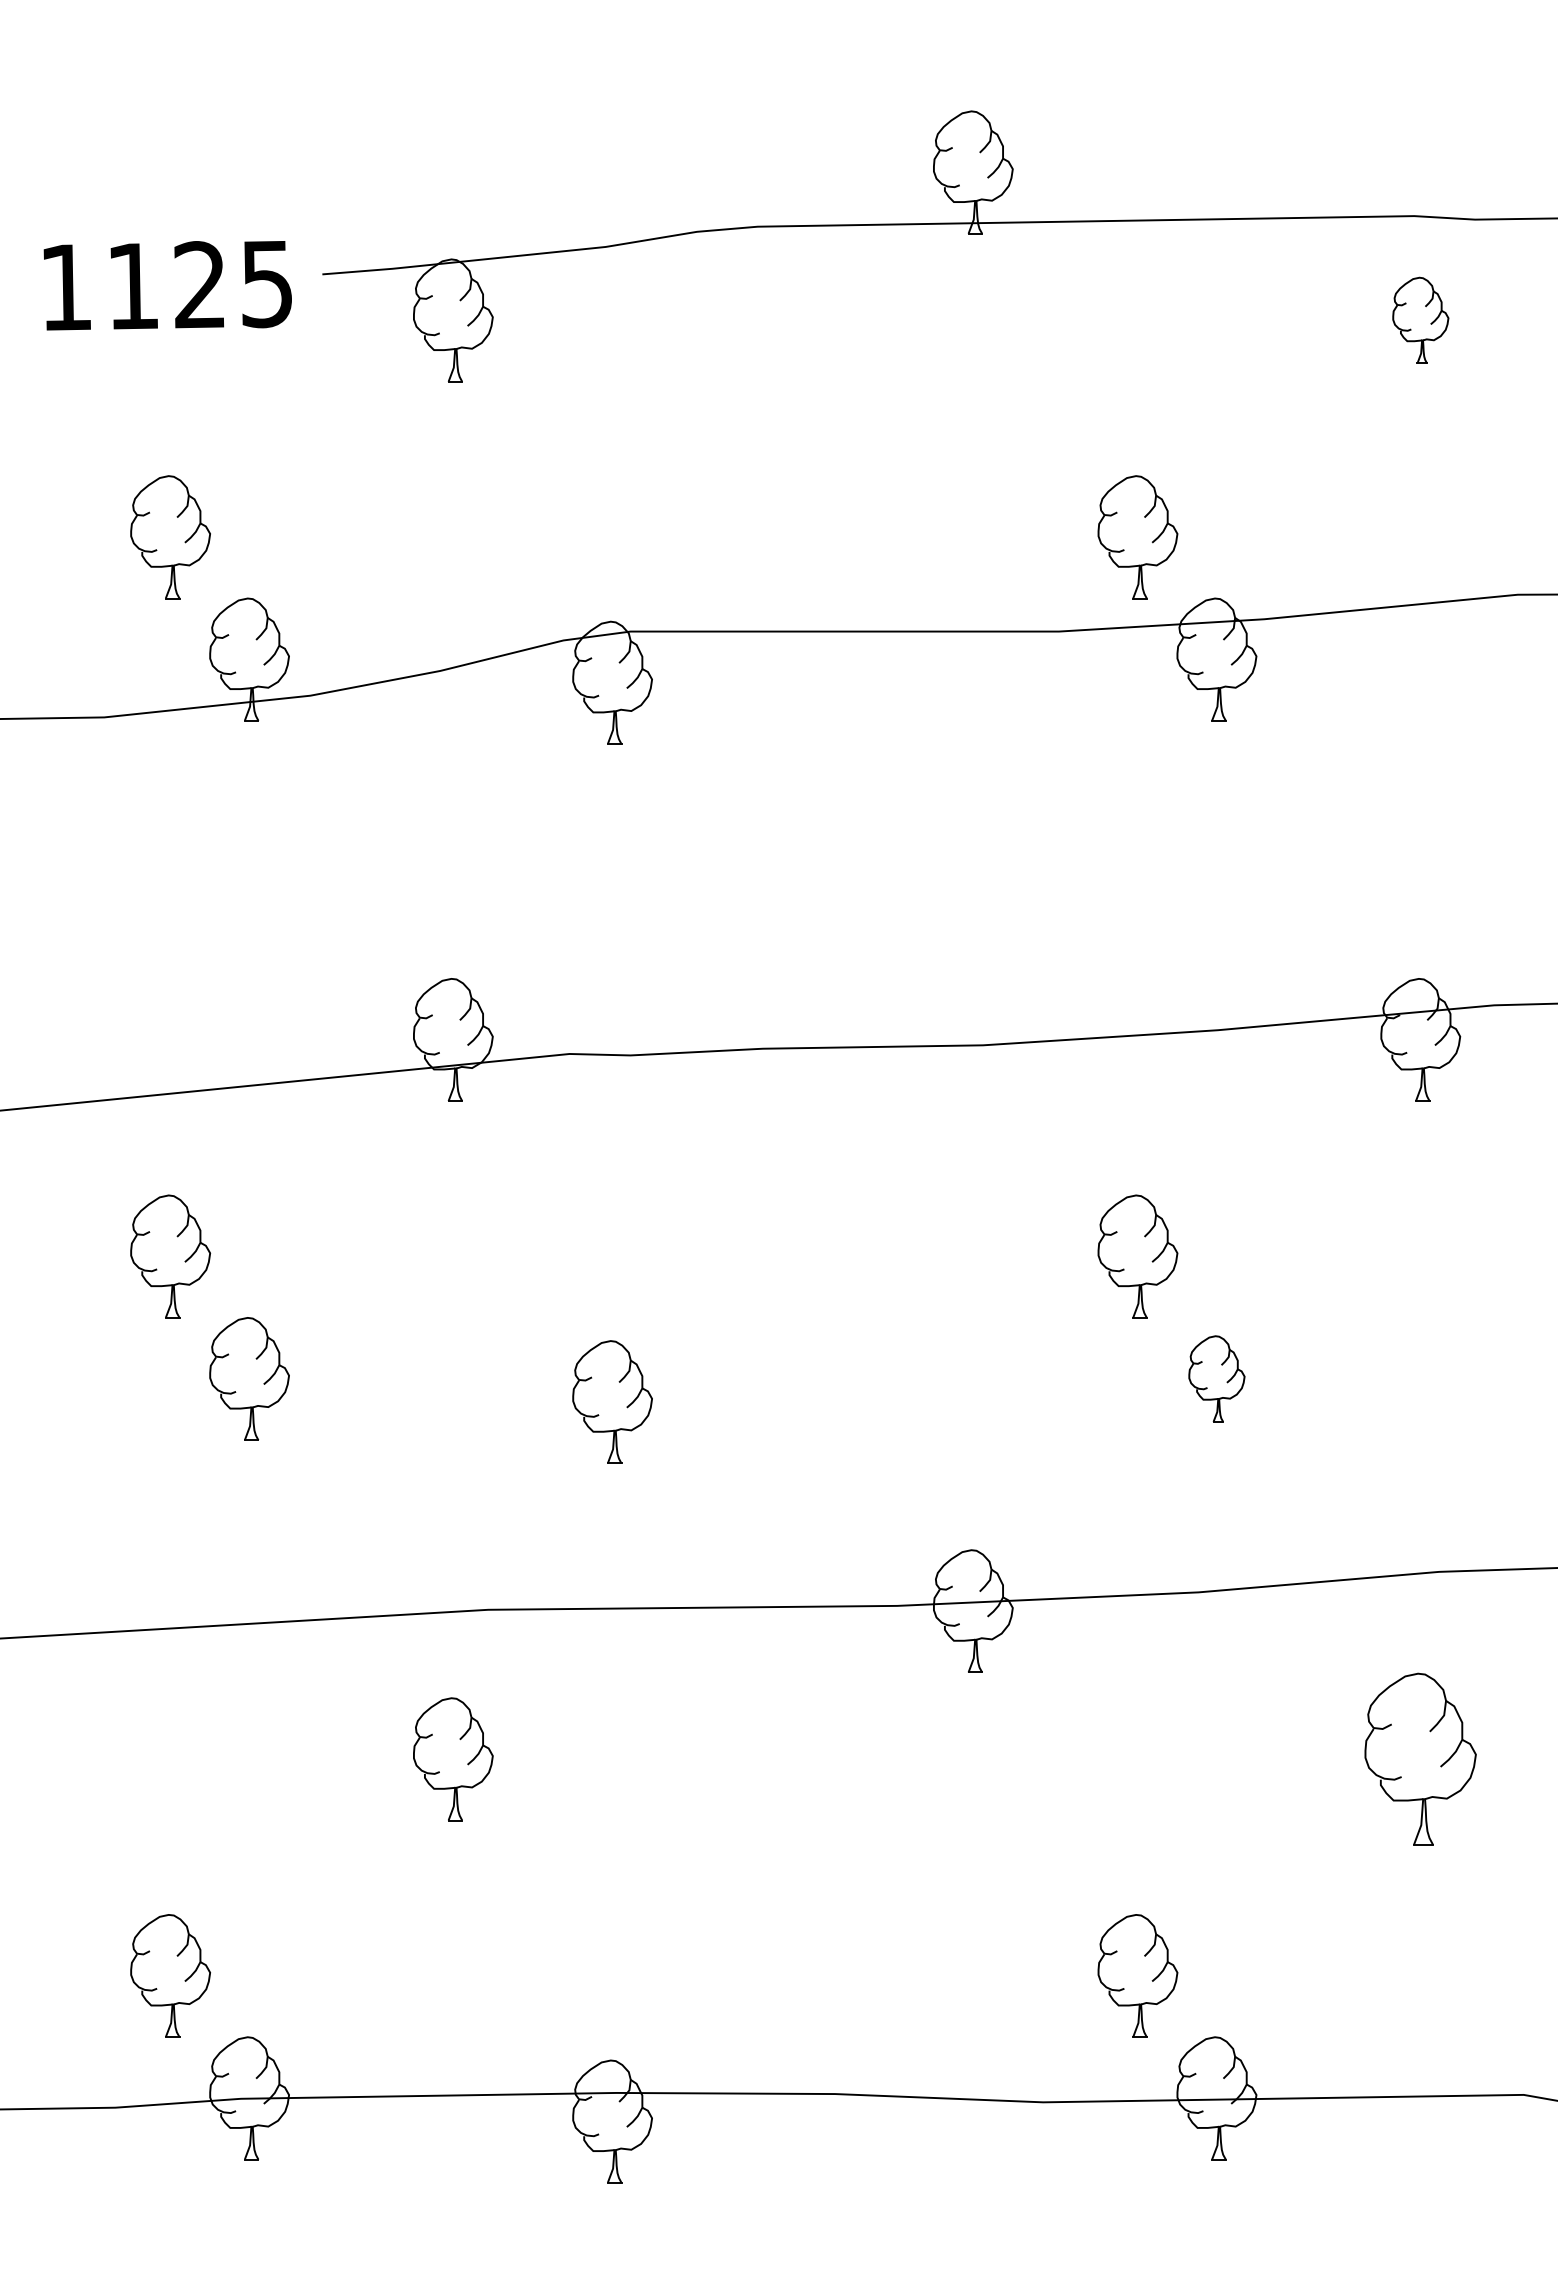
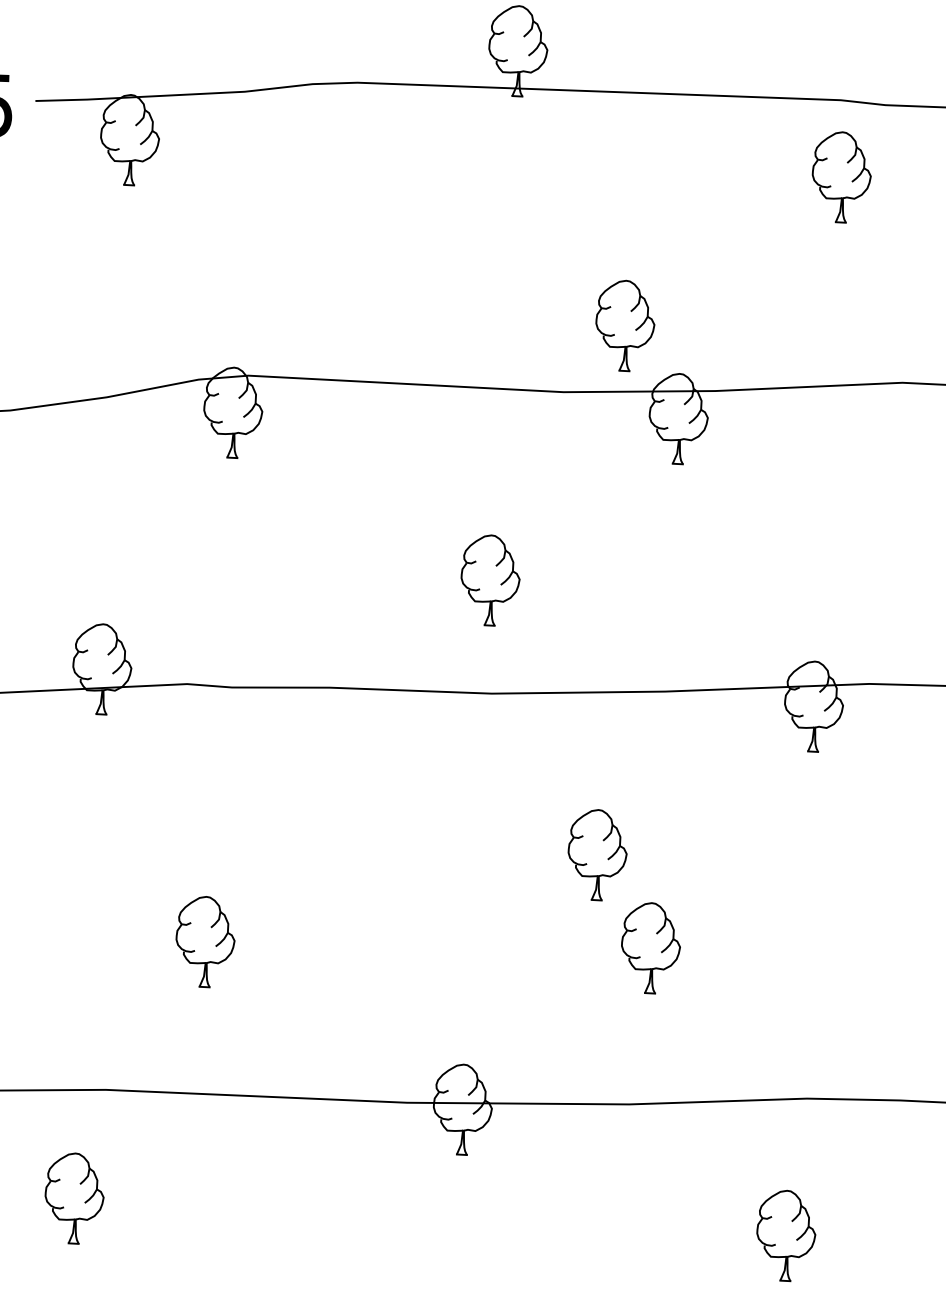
part: (1420, 320) -> (841, 177), size x1.43
part: (973, 891) -> (490, 580), added
part: (1216, 1378) -> (650, 947), size x1.43
part: (1420, 1759) -> (786, 1235), size x0.71

